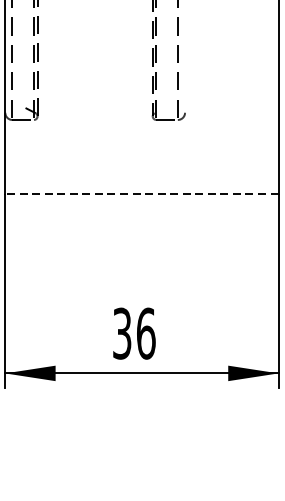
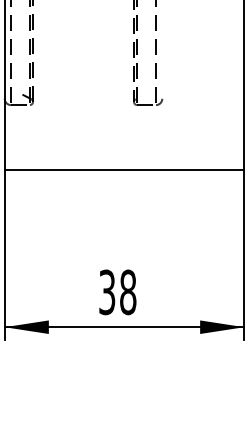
line: (141, 193) -> (124, 169), dashed -> solid
text: (146, 332) -> (128, 291), 36 -> 38

